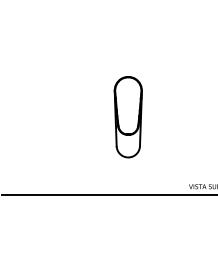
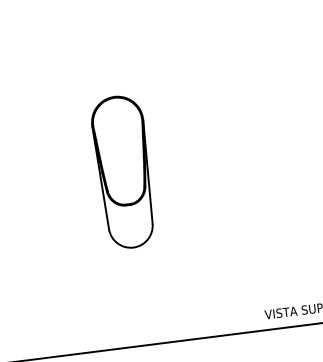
part: (127, 117) -> (122, 173), moved

